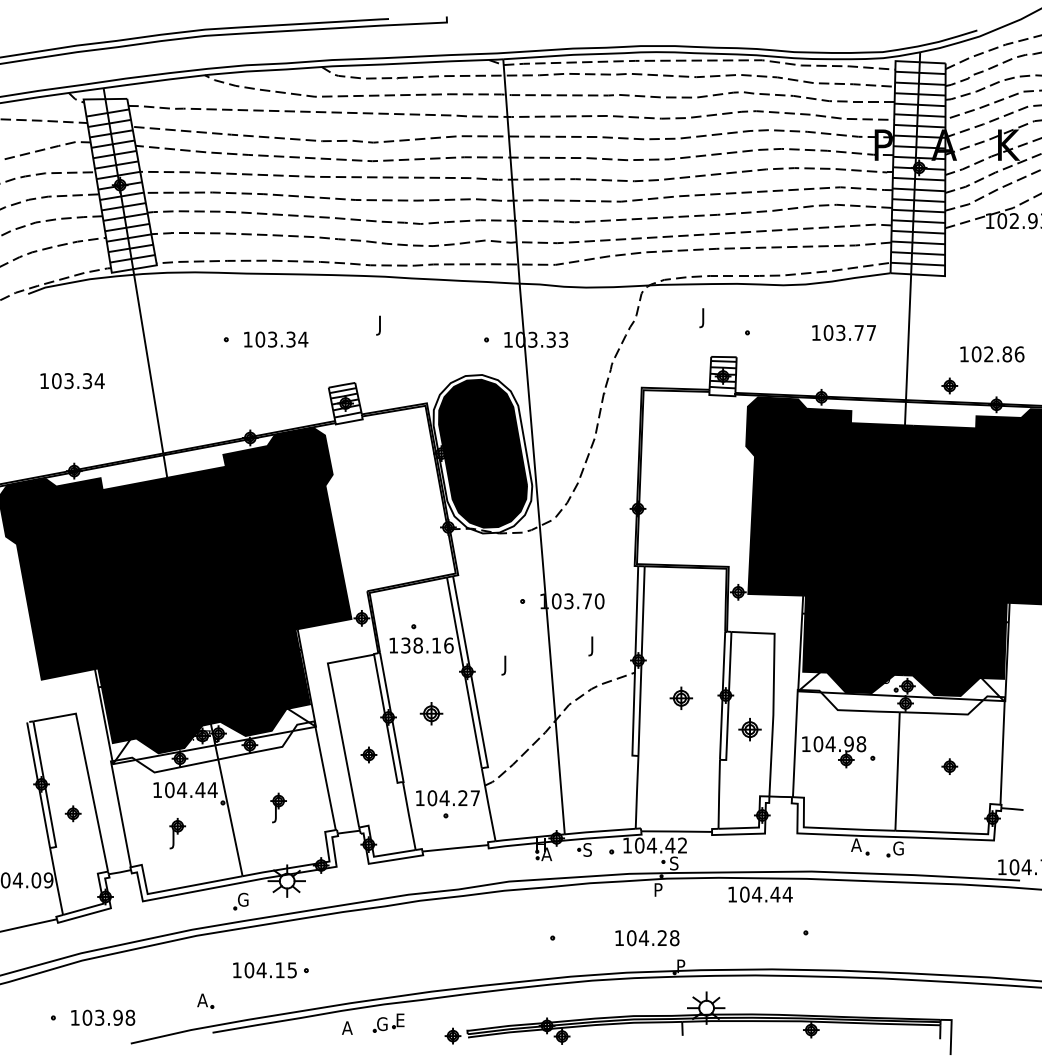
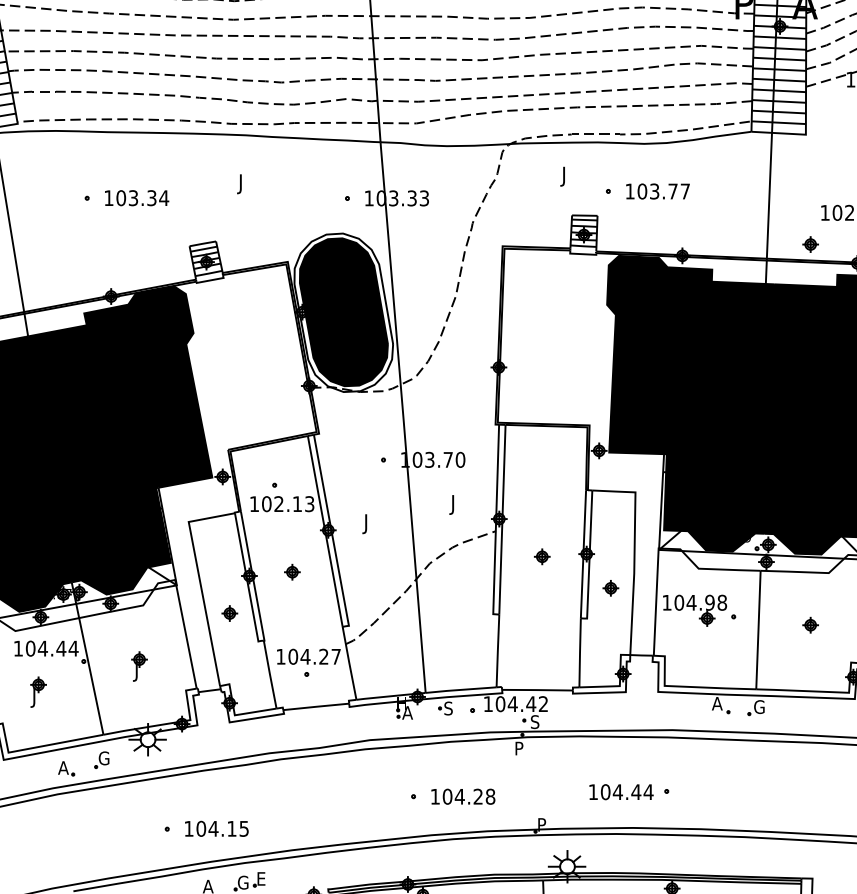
text: (843, 332) -> (657, 191), moved
text: (427, 645) -> (288, 504), 138.16 -> 102.13
part: (681, 697) -> (542, 556), size x0.71
part: (431, 713) -> (292, 572), size x0.71
part: (749, 729) -> (610, 588), size x0.71
text: (760, 894) -> (621, 792), moved
text: (647, 938) -> (463, 797), moved
text: (264, 970) -> (216, 829), moved
part: (205, 1000) -> (66, 768), moved

